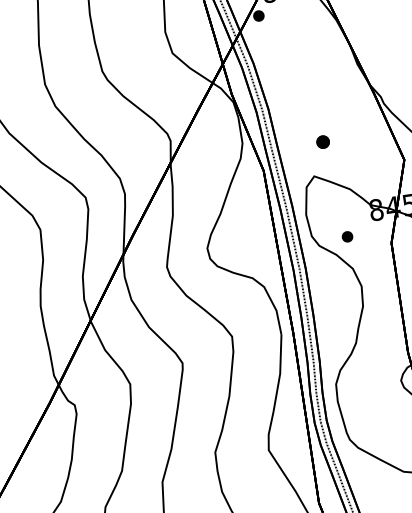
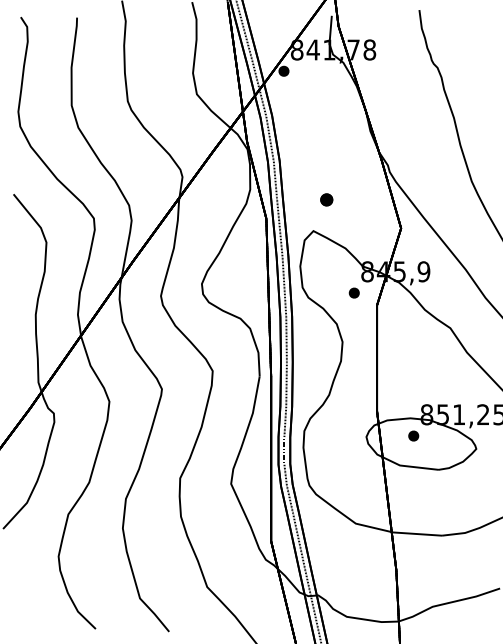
part: (346, 236) -> (353, 292), moved

